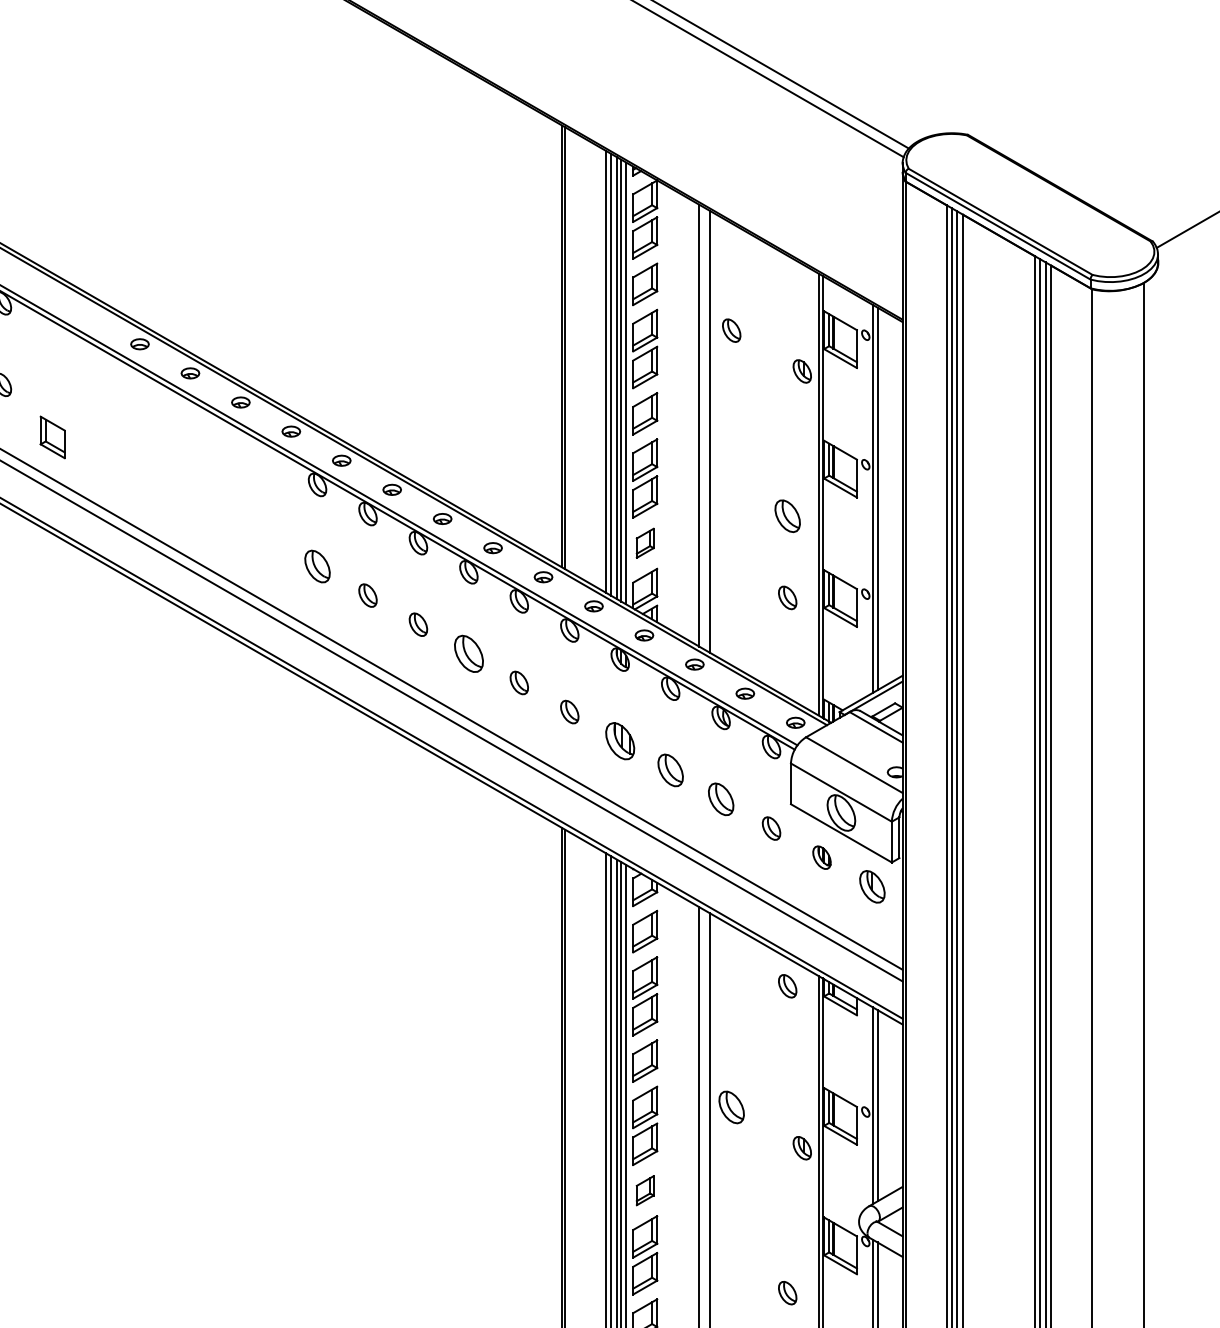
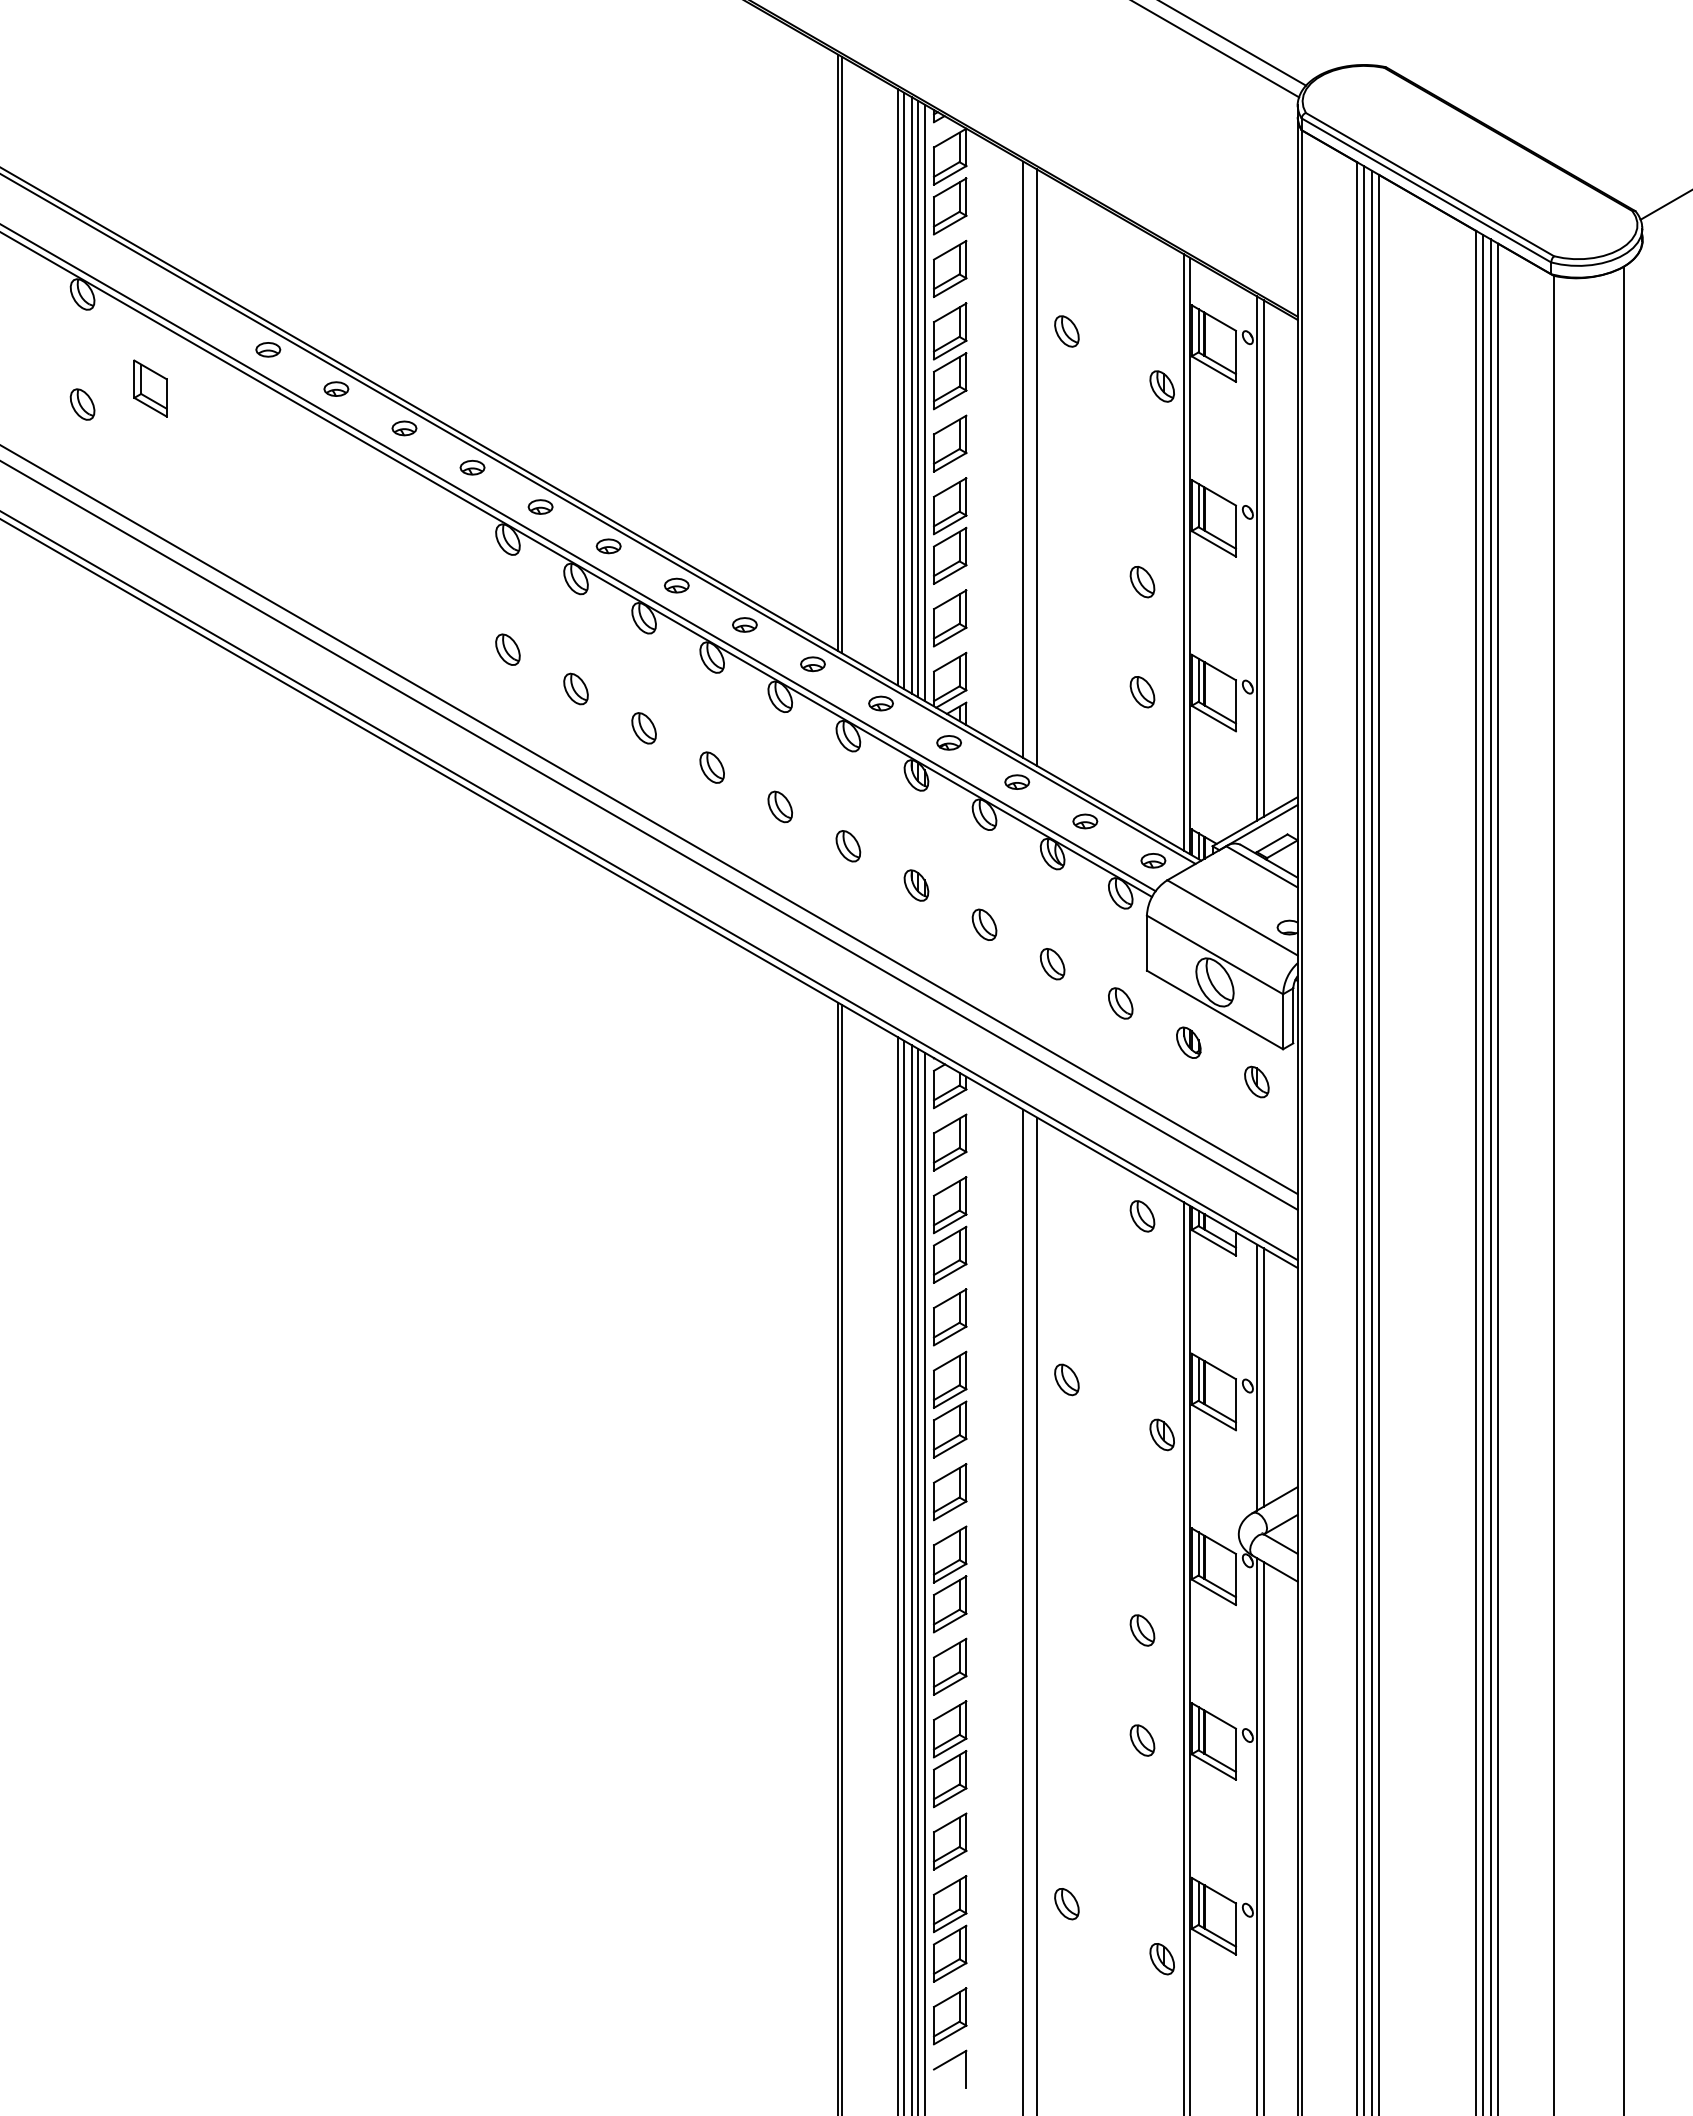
part: (52, 437) -> (150, 388), moved
part: (787, 516) -> (1142, 582), size x0.71
part: (645, 543) -> (950, 618), size x1.43
part: (317, 566) -> (507, 649), size x0.71
part: (468, 653) -> (711, 767), size x0.62
part: (620, 741) -> (916, 885), size x0.62
part: (670, 770) -> (984, 924), size x0.71
part: (721, 799) -> (1052, 964), size x0.71
part: (872, 886) -> (1256, 1081), size x0.71
part: (731, 1107) -> (1066, 1379), size x0.71
part: (645, 1190) -> (950, 1492), size x1.43

